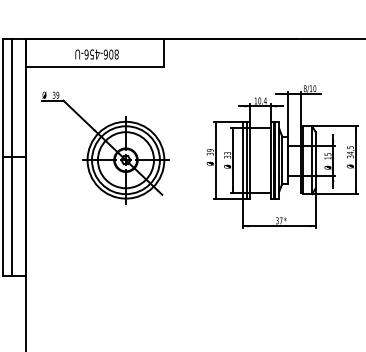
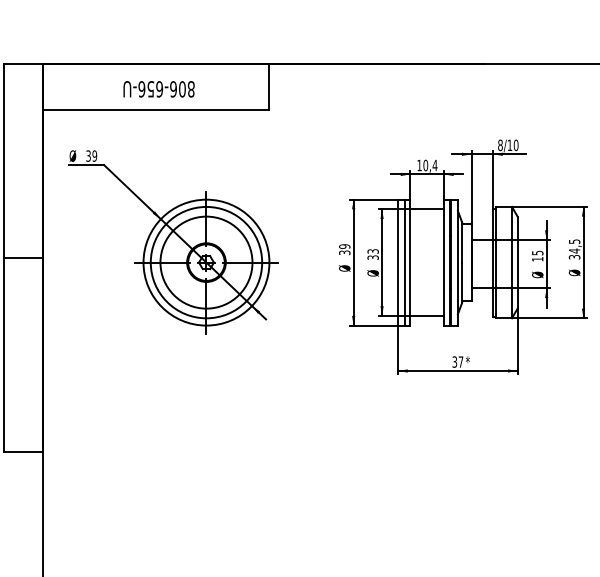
text: (97, 54) -> (159, 89), 806-456-U -> 806-656-U
line: (12, 157) -> (20, 258), removed

